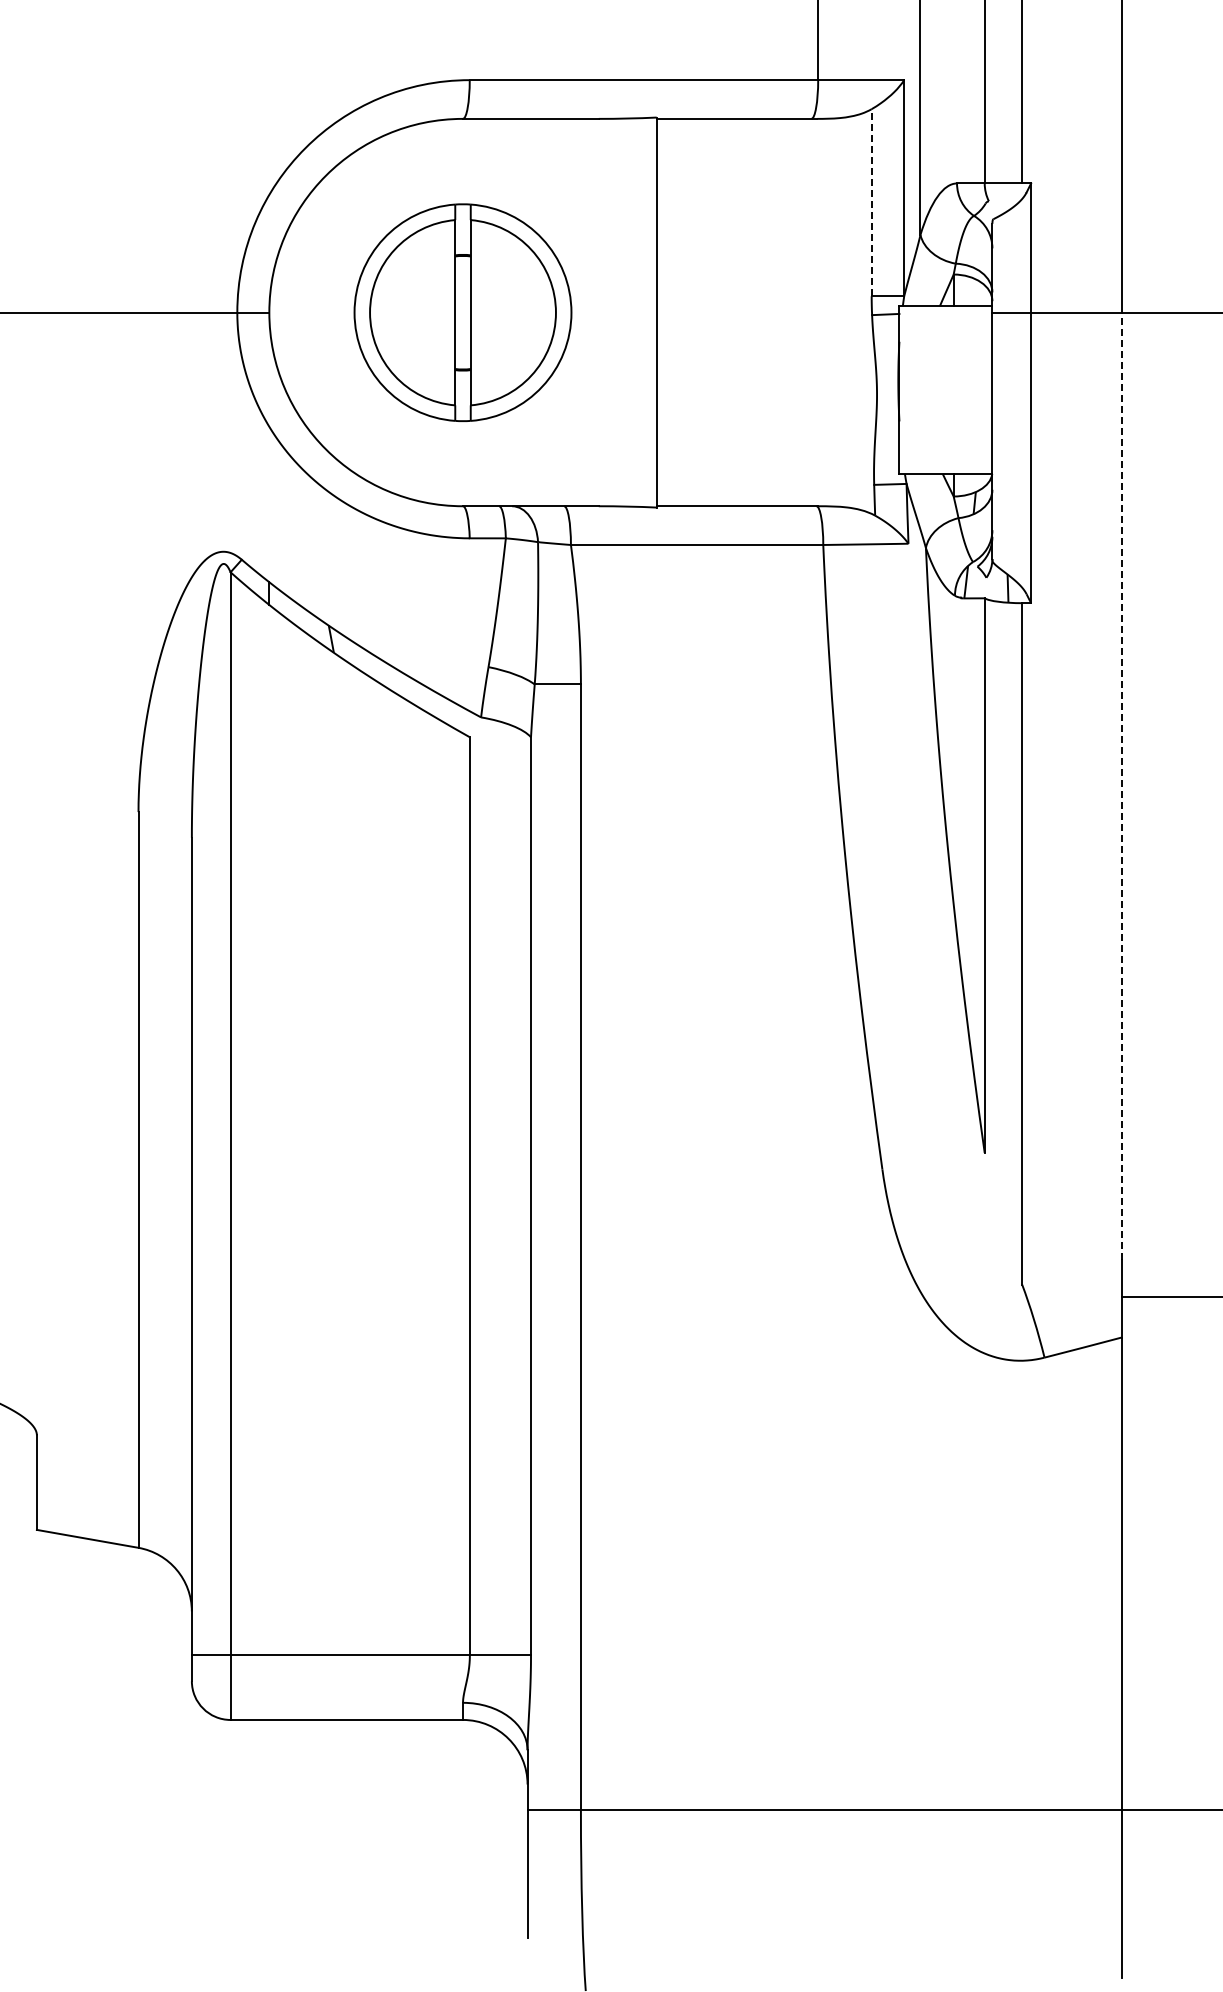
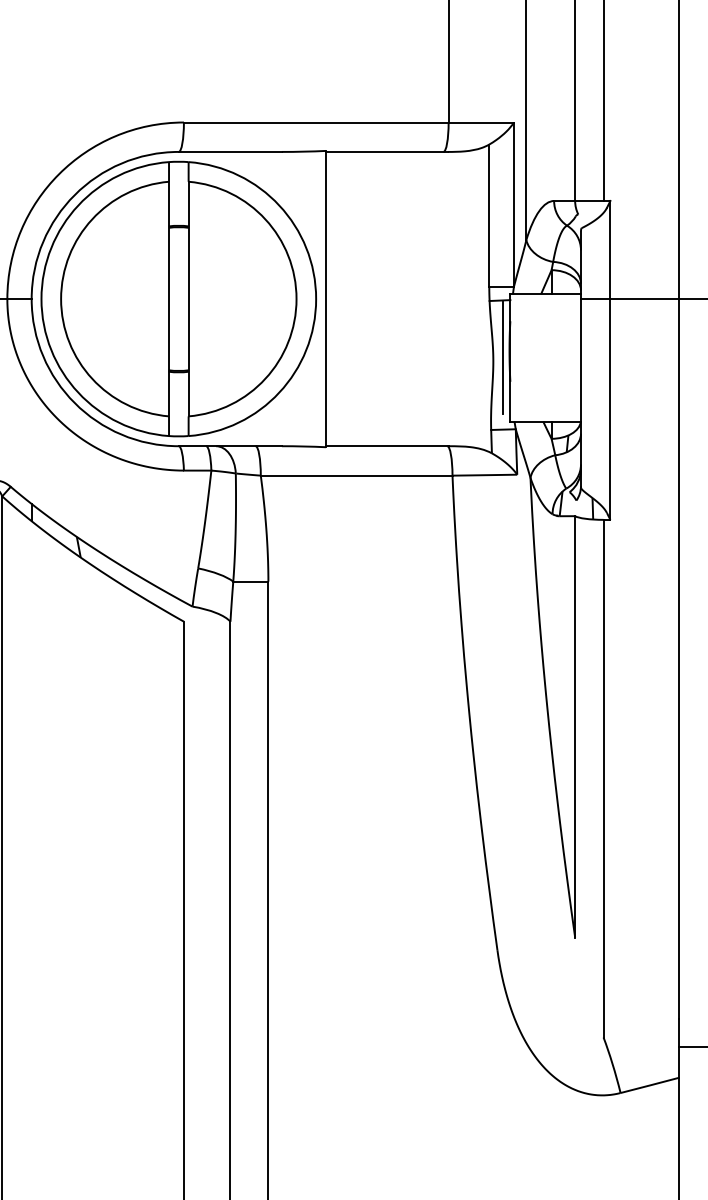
line: (871, 202) -> (489, 215), dashed -> solid
part: (462, 312) -> (178, 299), size x1.67
line: (889, 389) -> (502, 357), added
line: (1121, 786) -> (679, 659), dashed -> solid

